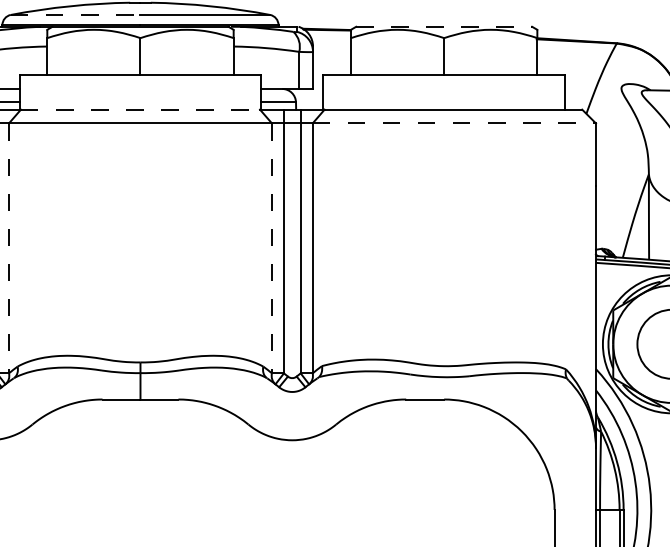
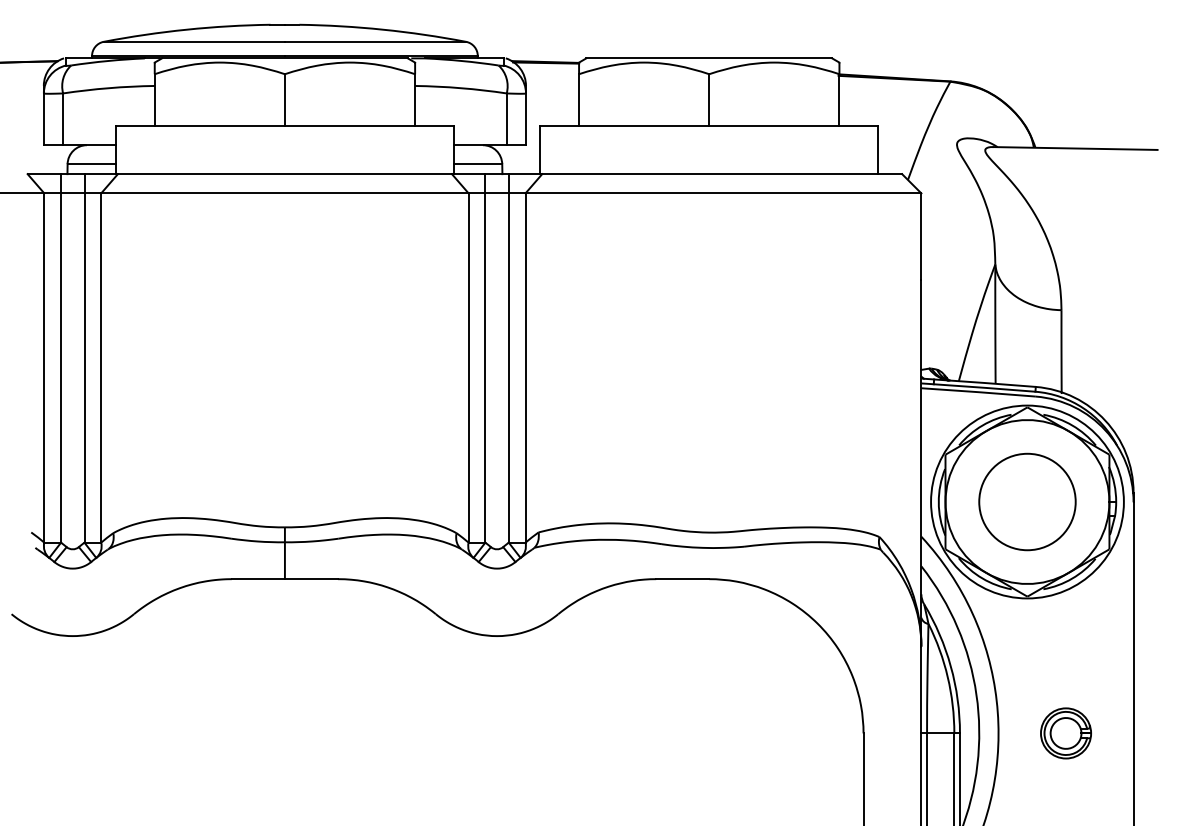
line: (75, 14) -> (194, 41), dashed -> solid
line: (444, 26) -> (709, 58), dashed -> solid
line: (140, 109) -> (285, 174), dashed -> solid
line: (454, 123) -> (723, 193), dashed -> solid
line: (9, 248) -> (101, 368), dashed -> solid
line: (271, 248) -> (468, 368), dashed -> solid

